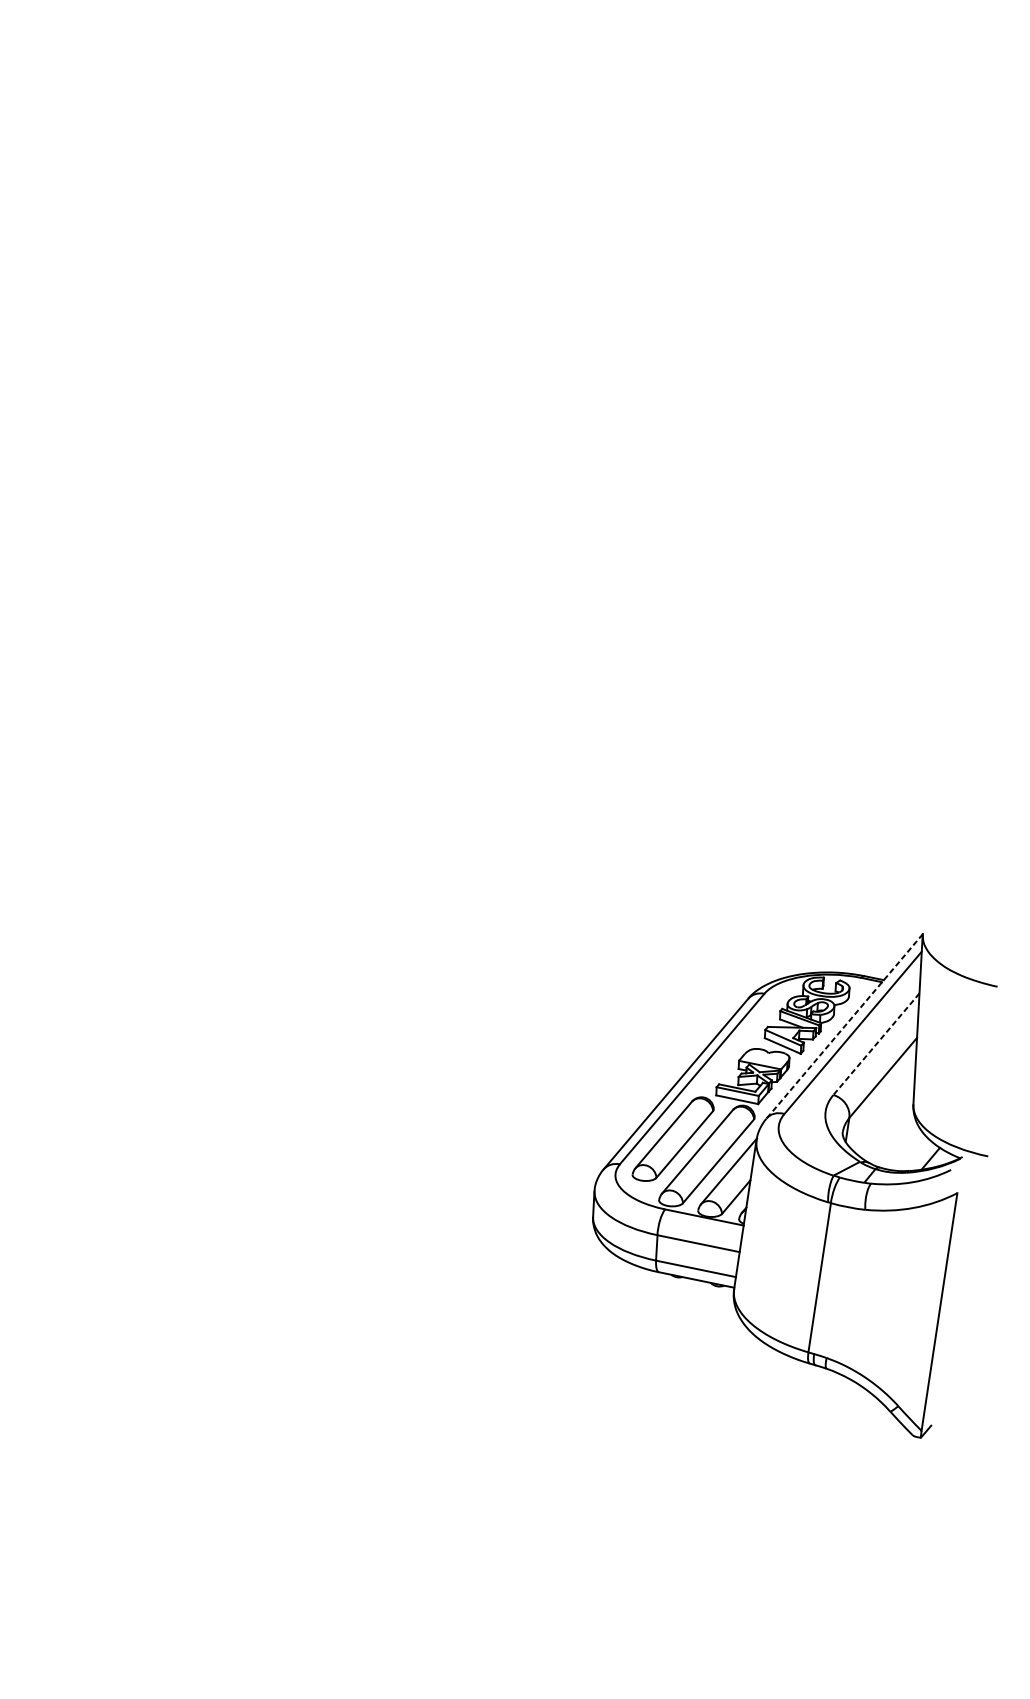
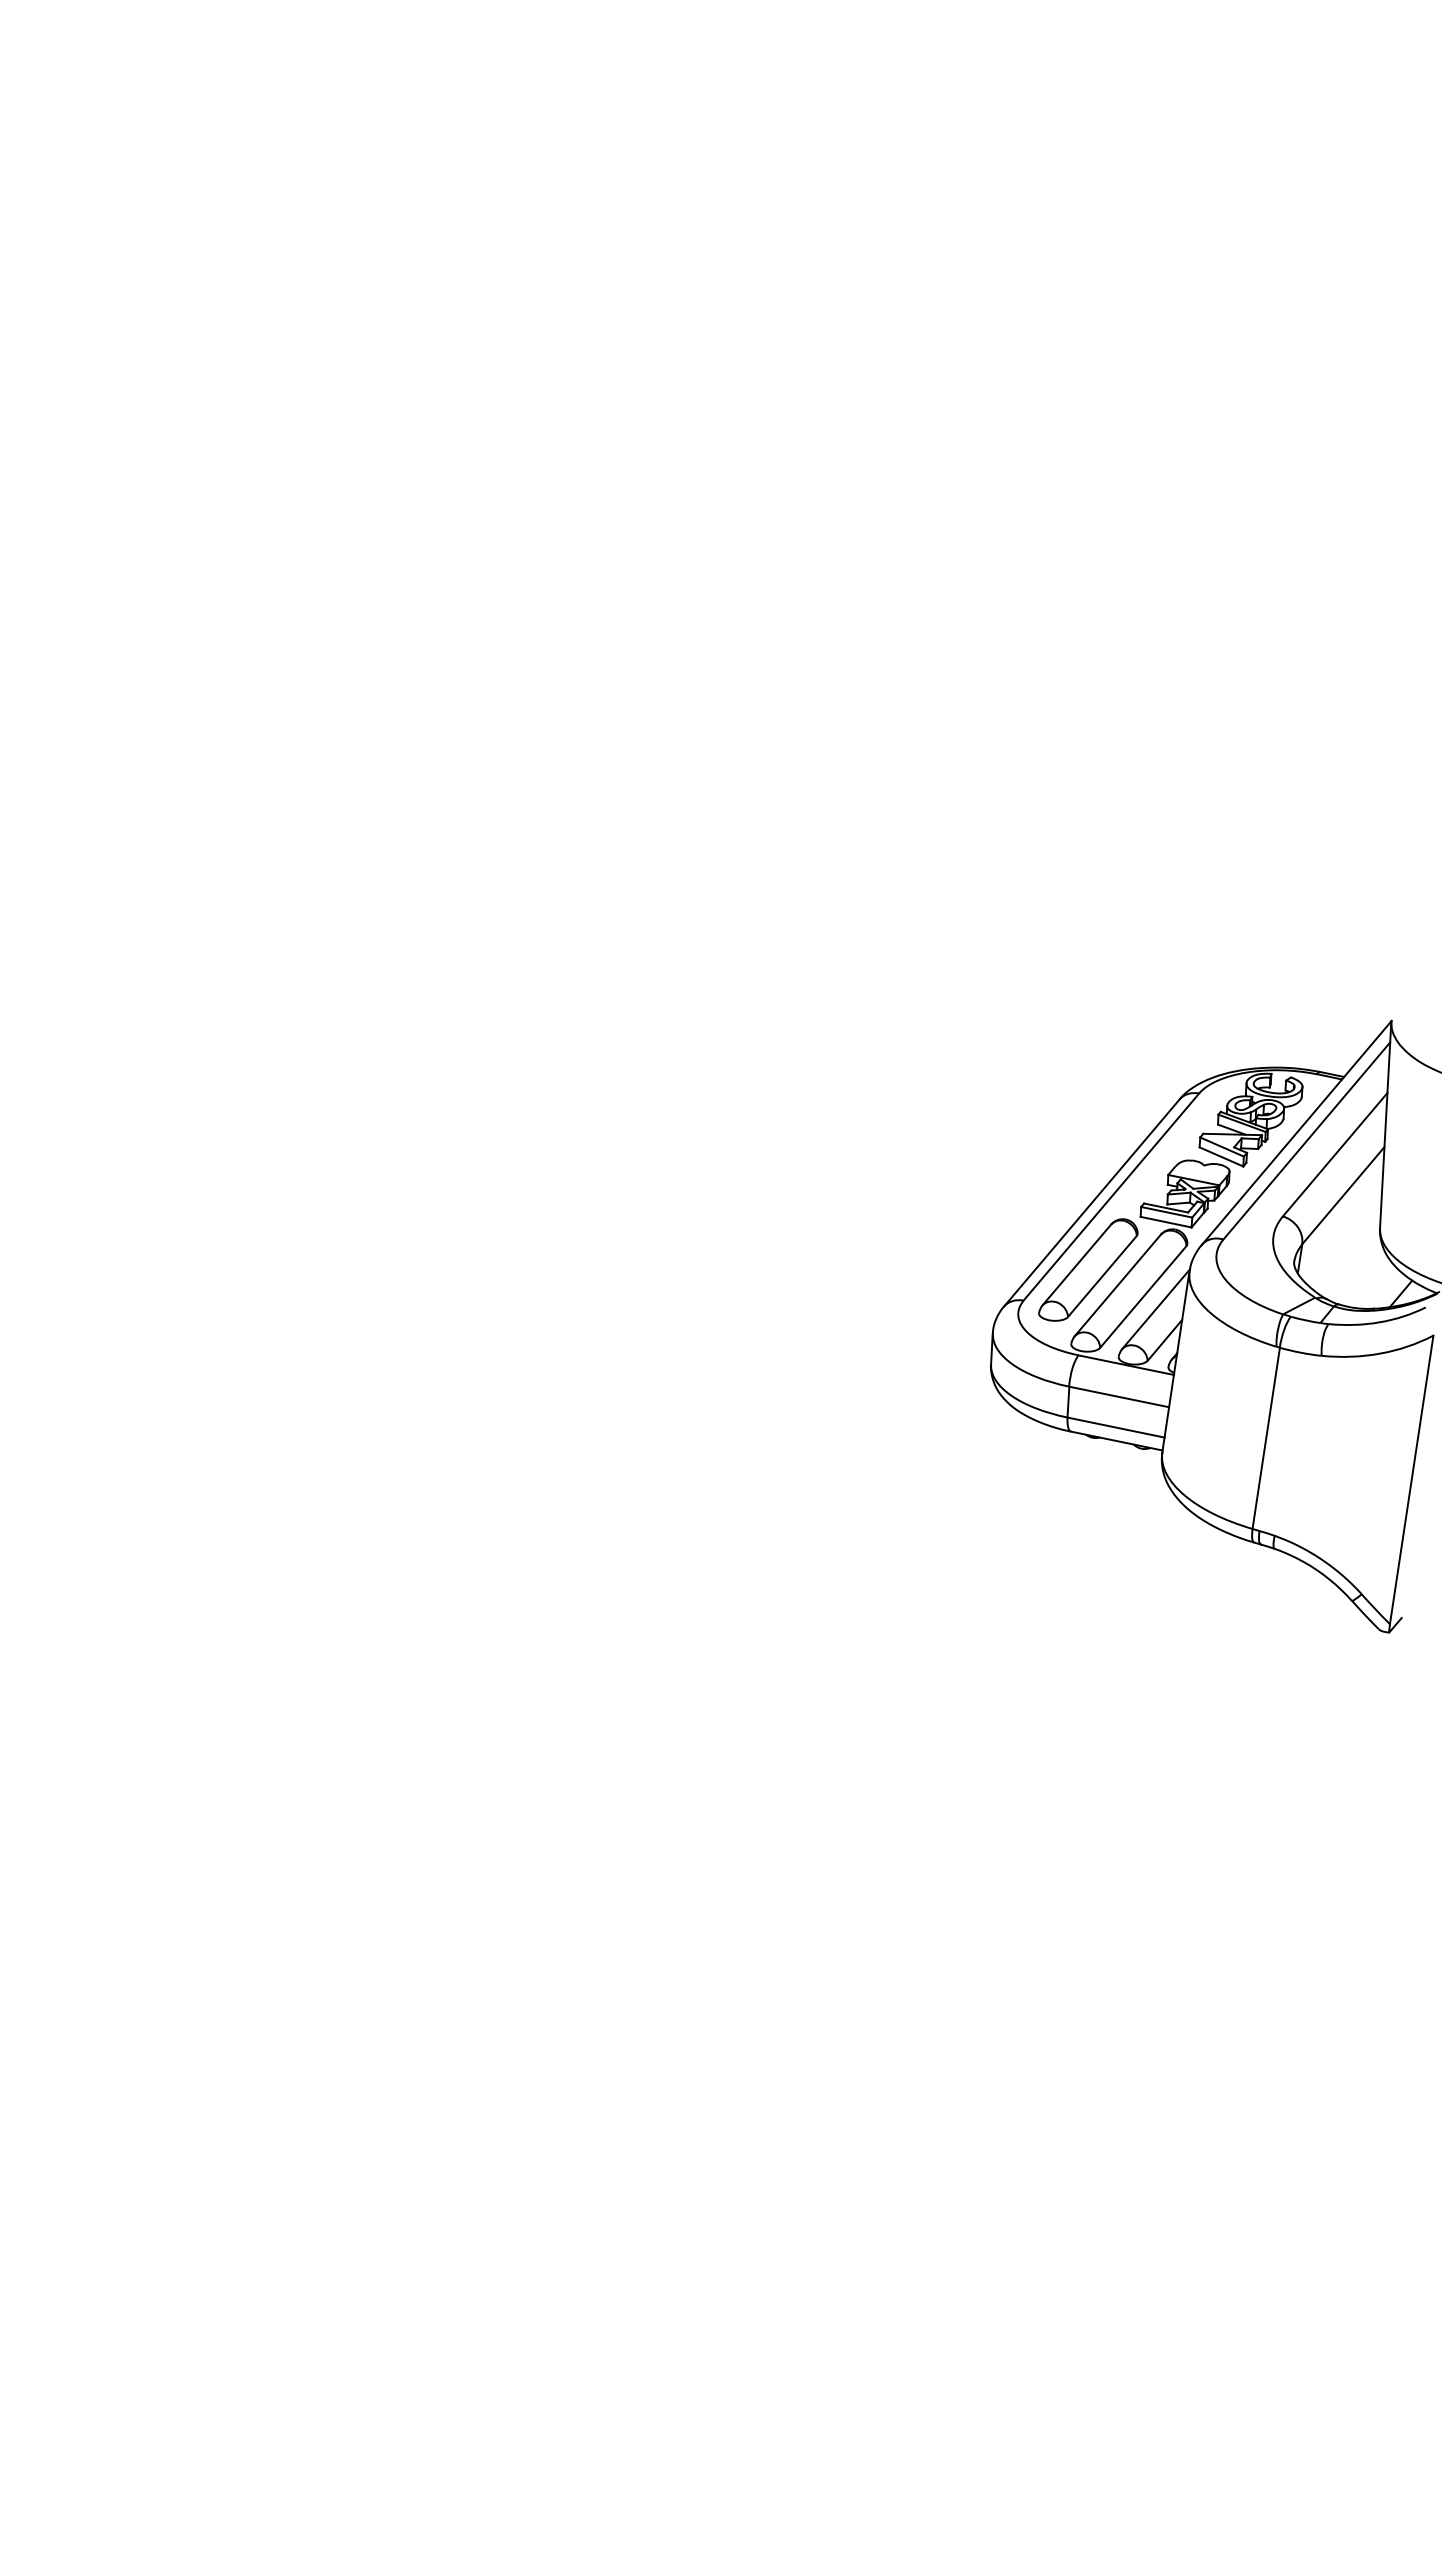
line: (844, 1026) -> (1296, 1133), dashed -> solid
line: (876, 1044) -> (1335, 1154), dashed -> solid

